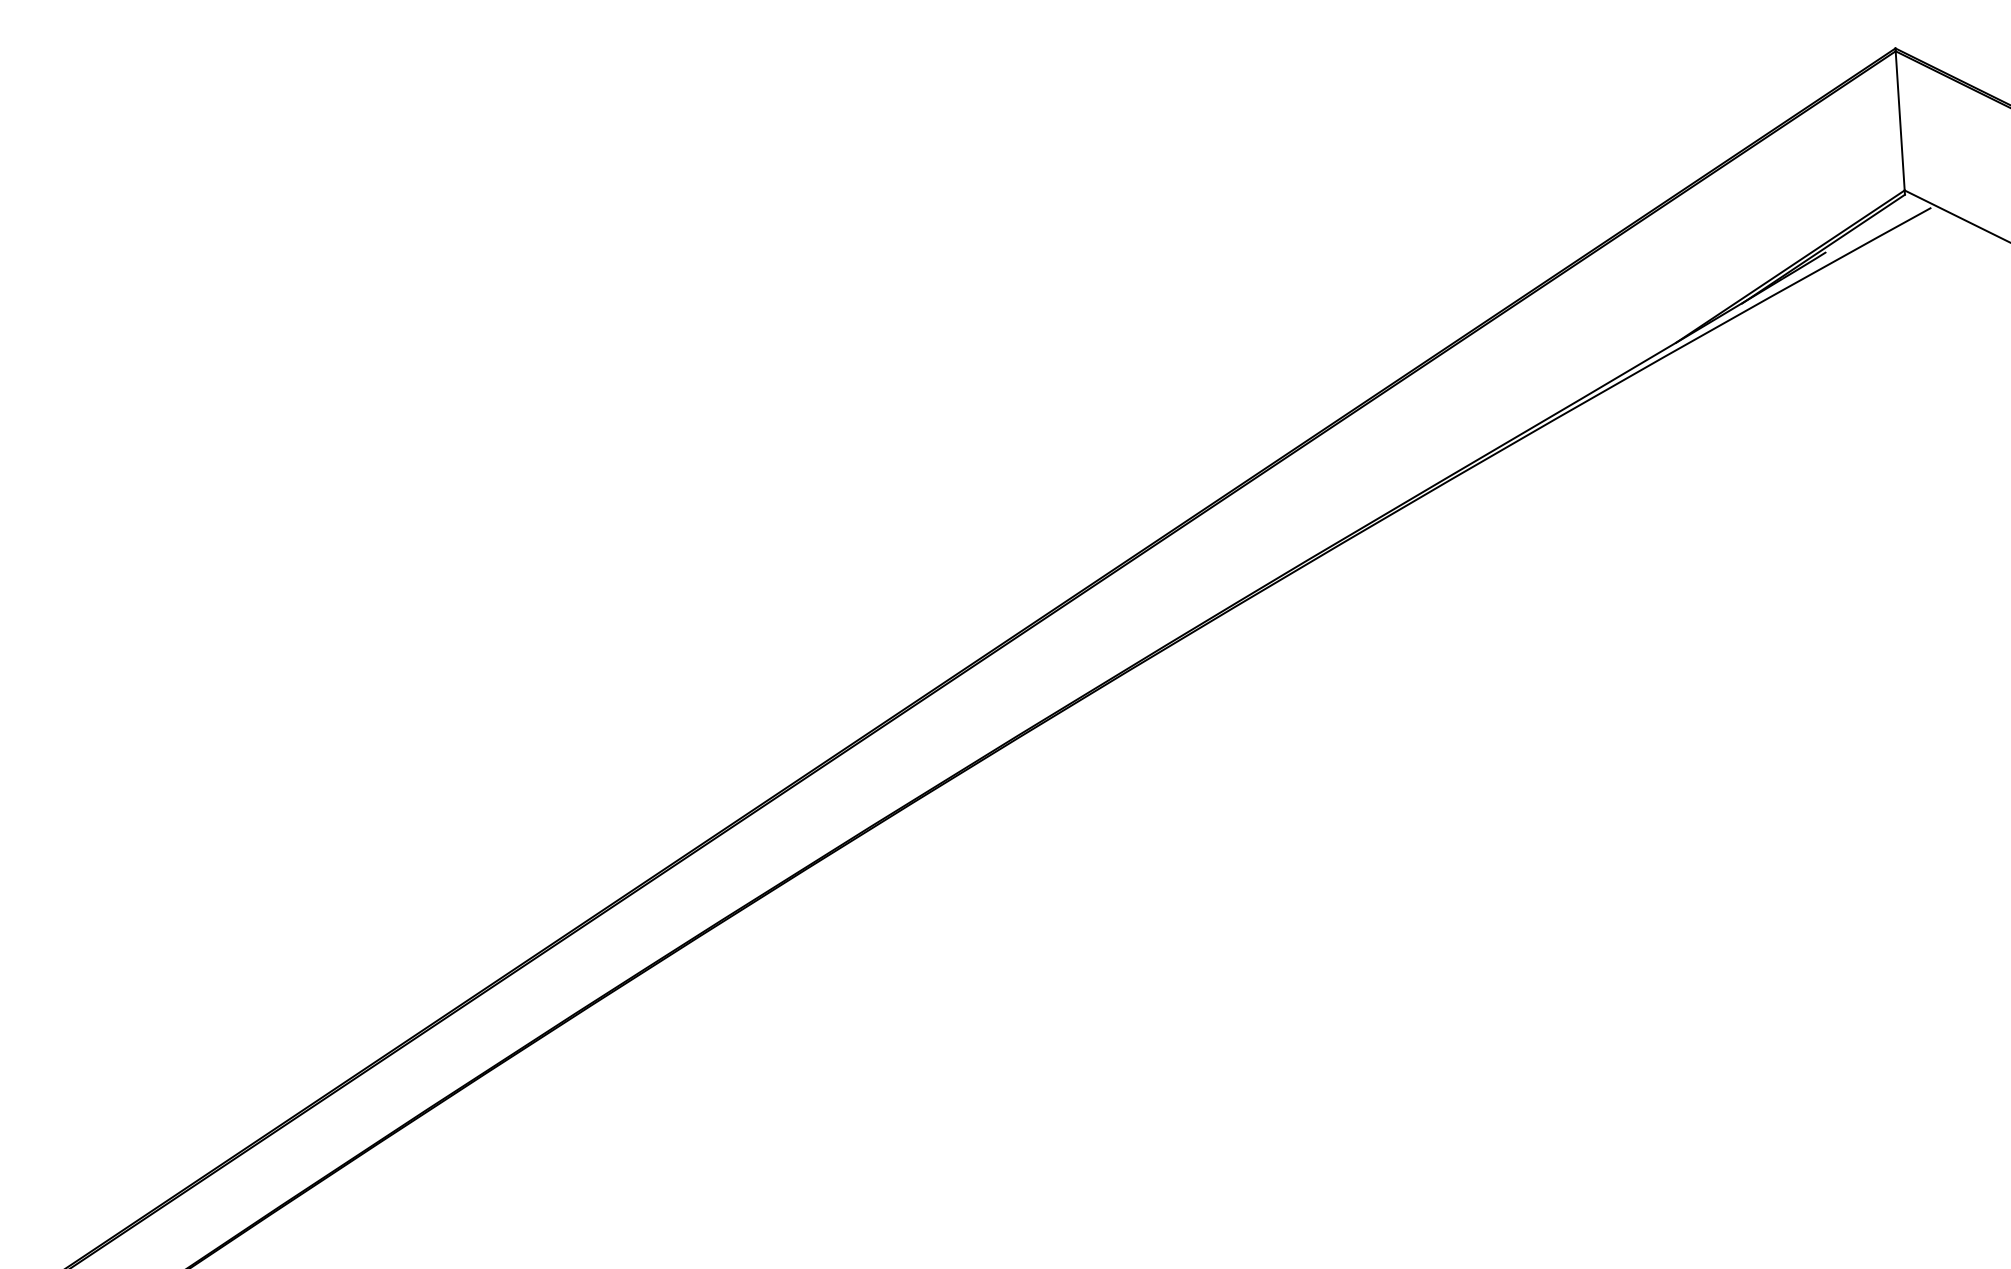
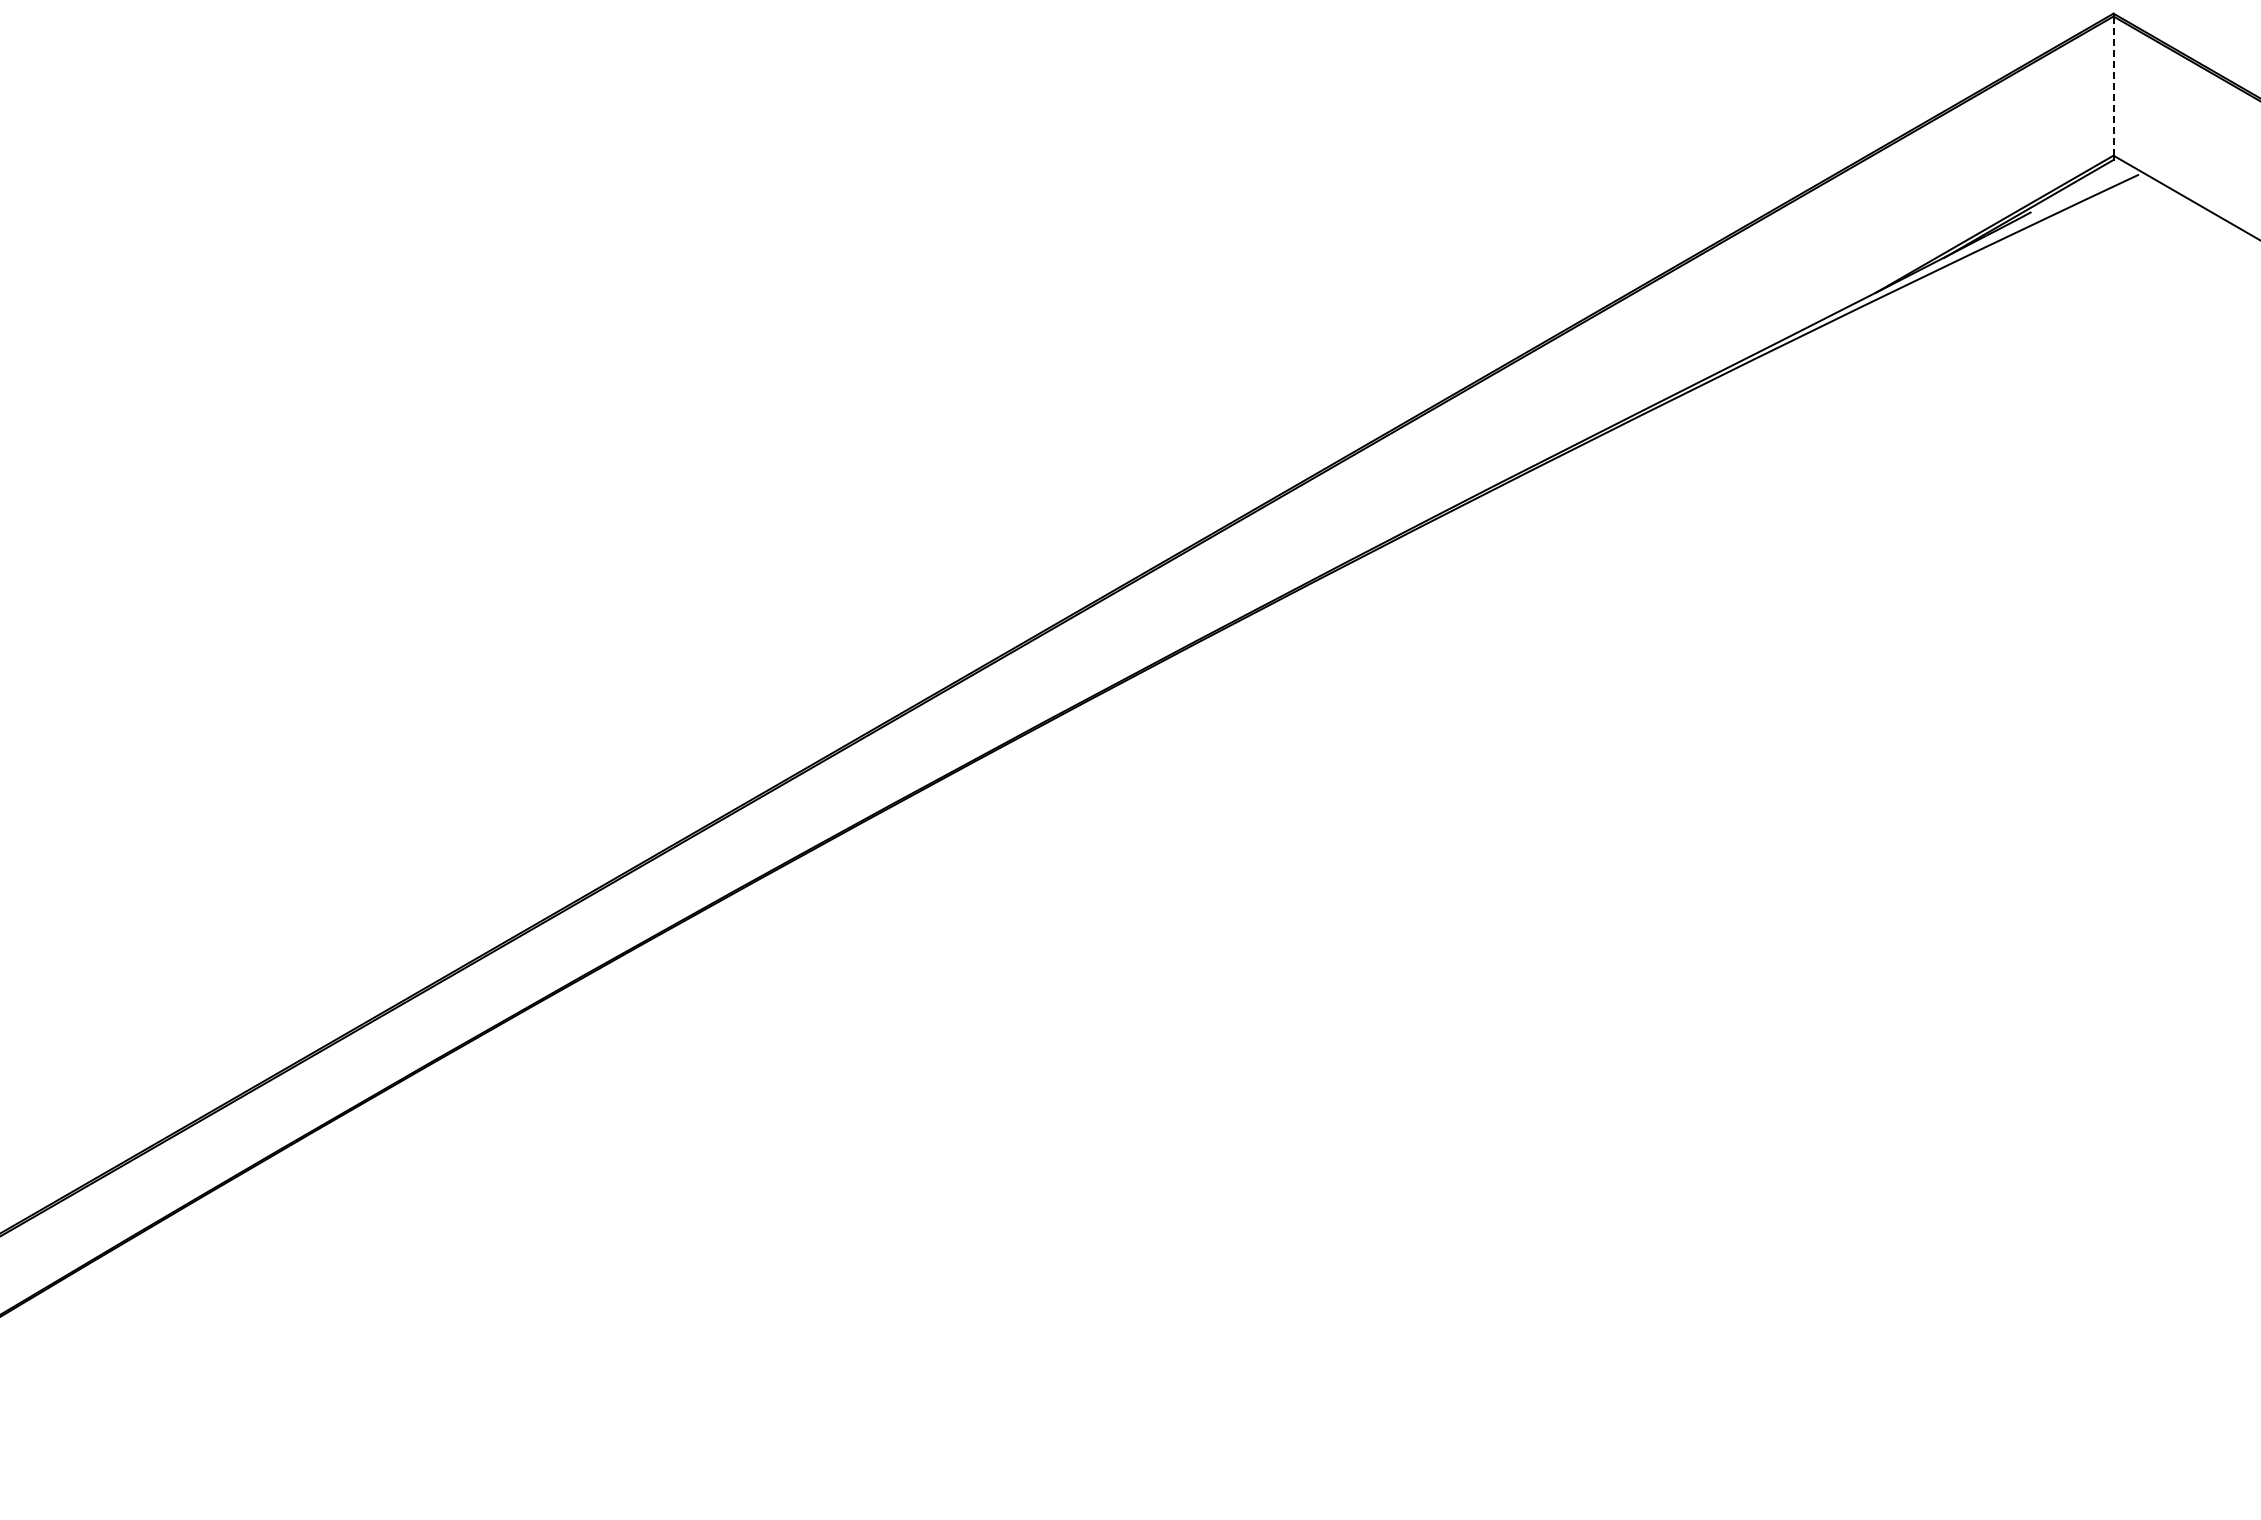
line: (1900, 121) -> (2113, 86), solid -> dashed

